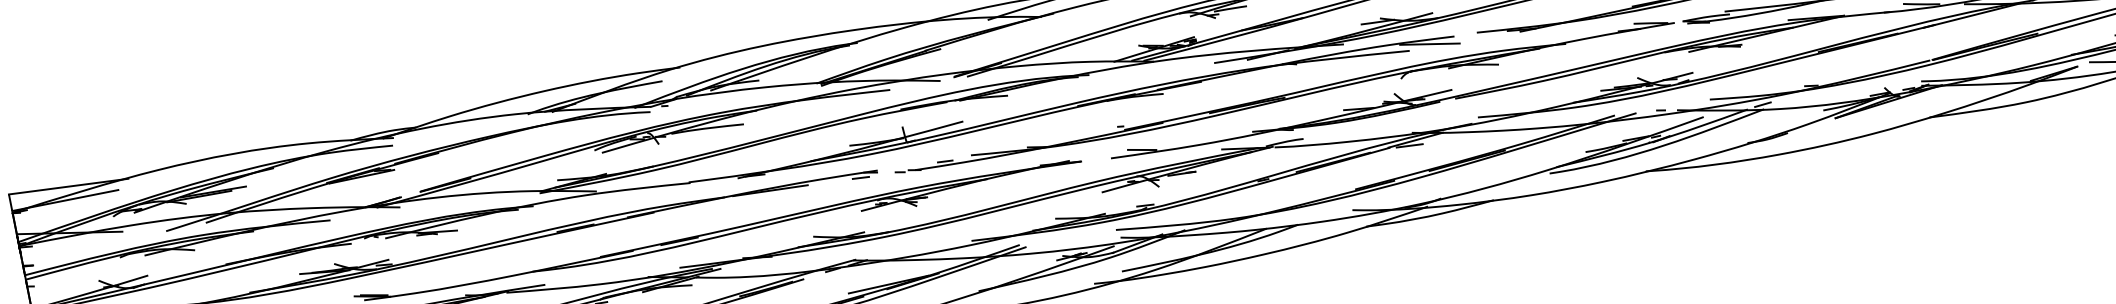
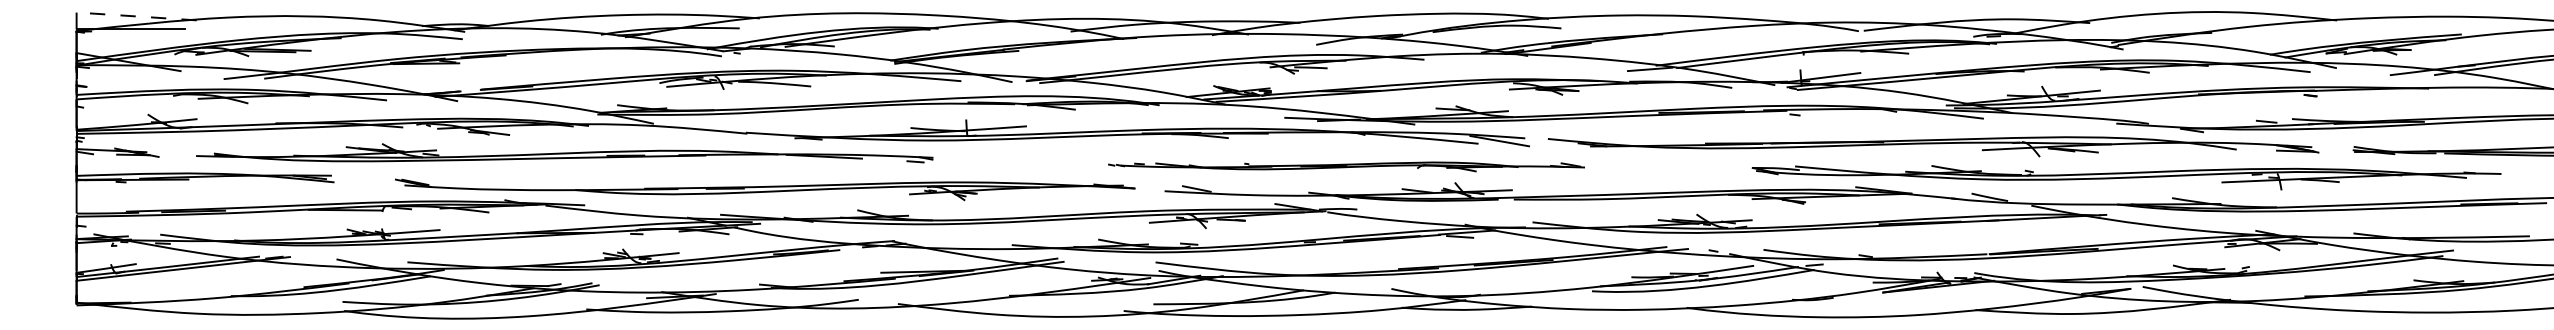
part: (1284, 98) -> (1346, 166), size x0.6
line: (68, 186) -> (136, 16), solid -> dashed

